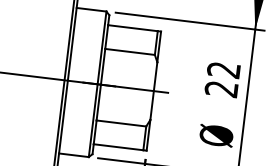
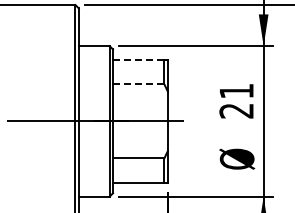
line: (132, 27) -> (138, 59), solid -> dashed
line: (129, 52) -> (138, 84), solid -> dashed
text: (223, 70) -> (236, 91), 22 -> 21

